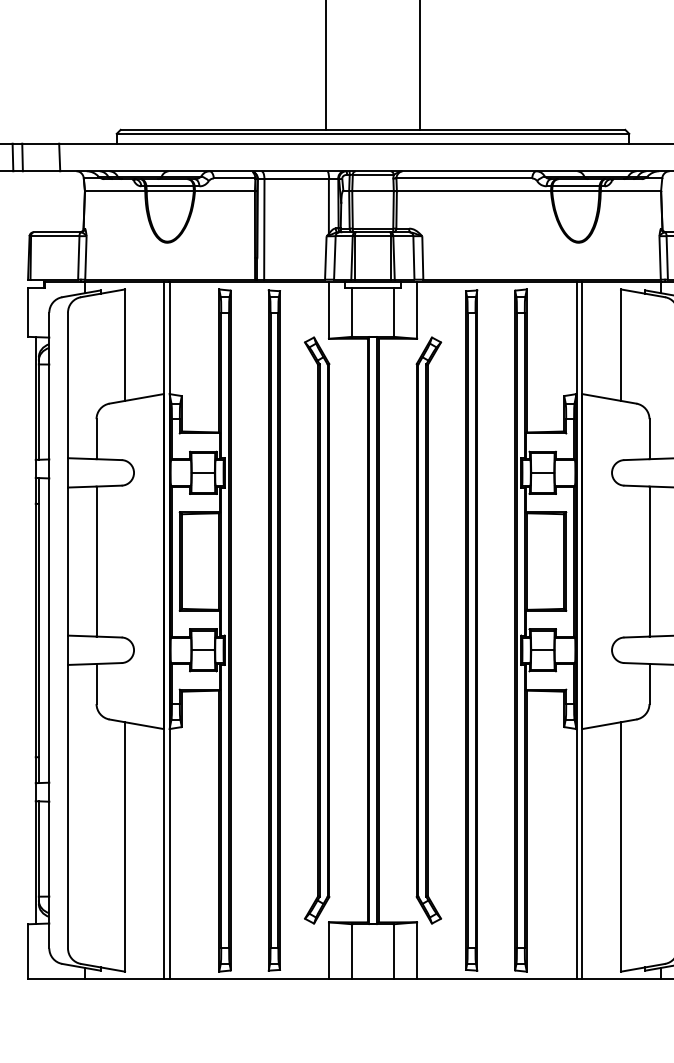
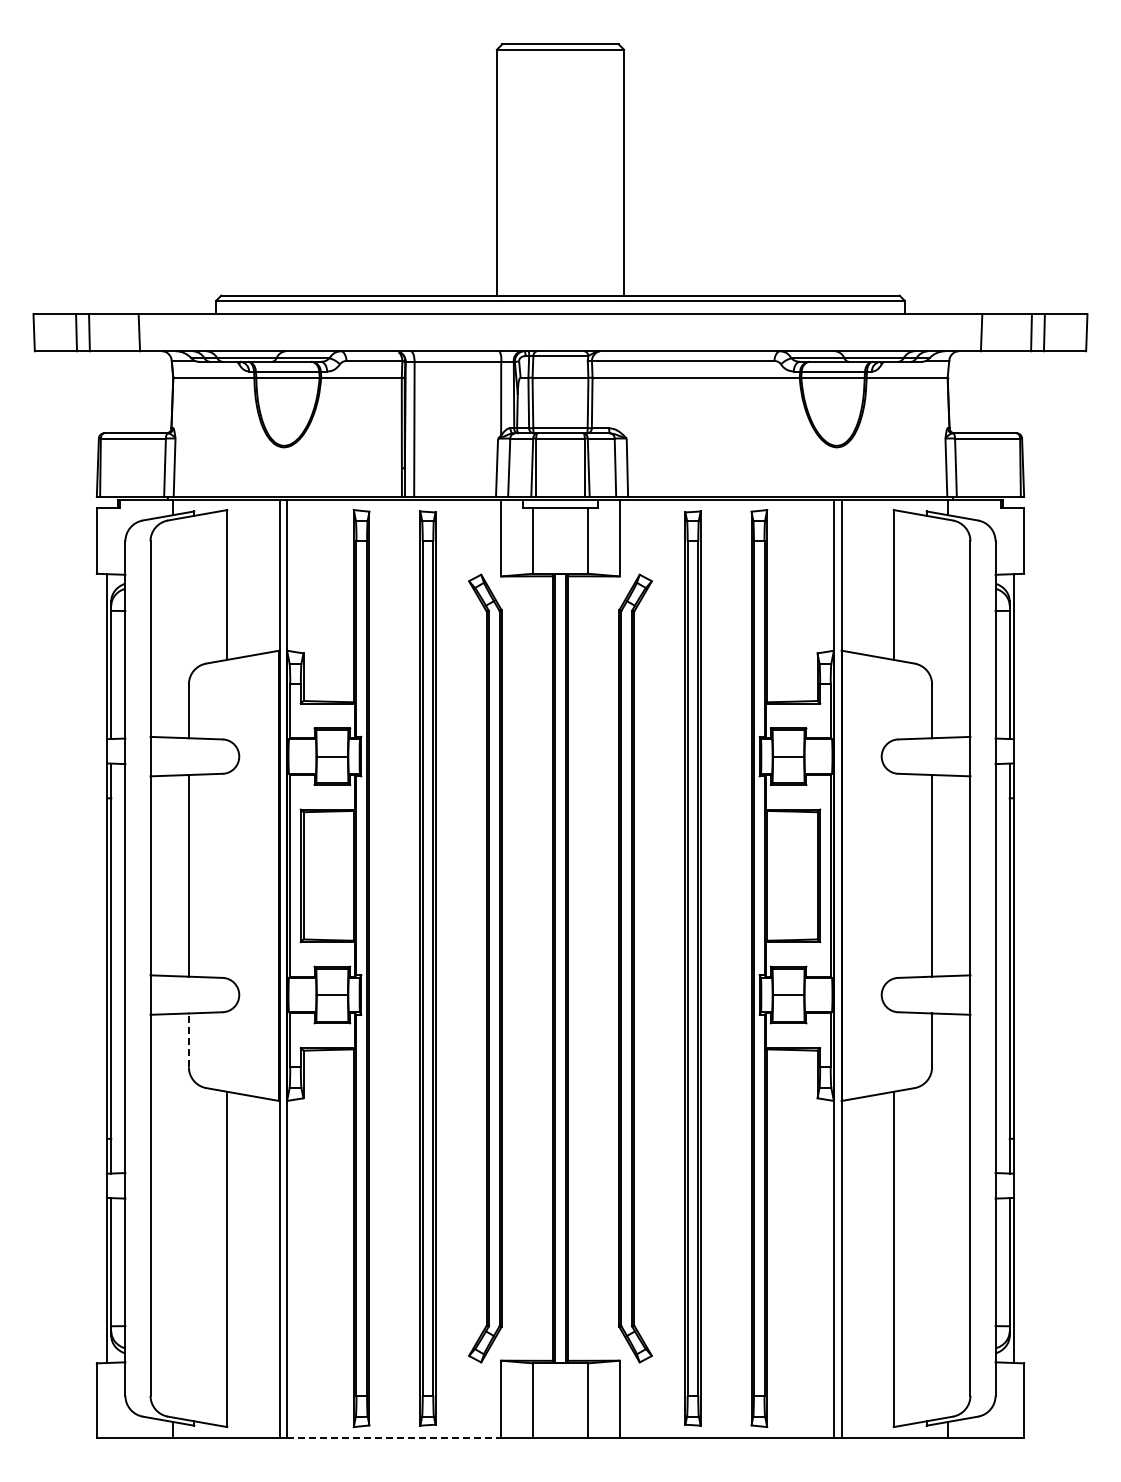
line: (96, 684) -> (188, 1040), solid -> dashed
line: (249, 979) -> (394, 1437), solid -> dashed

